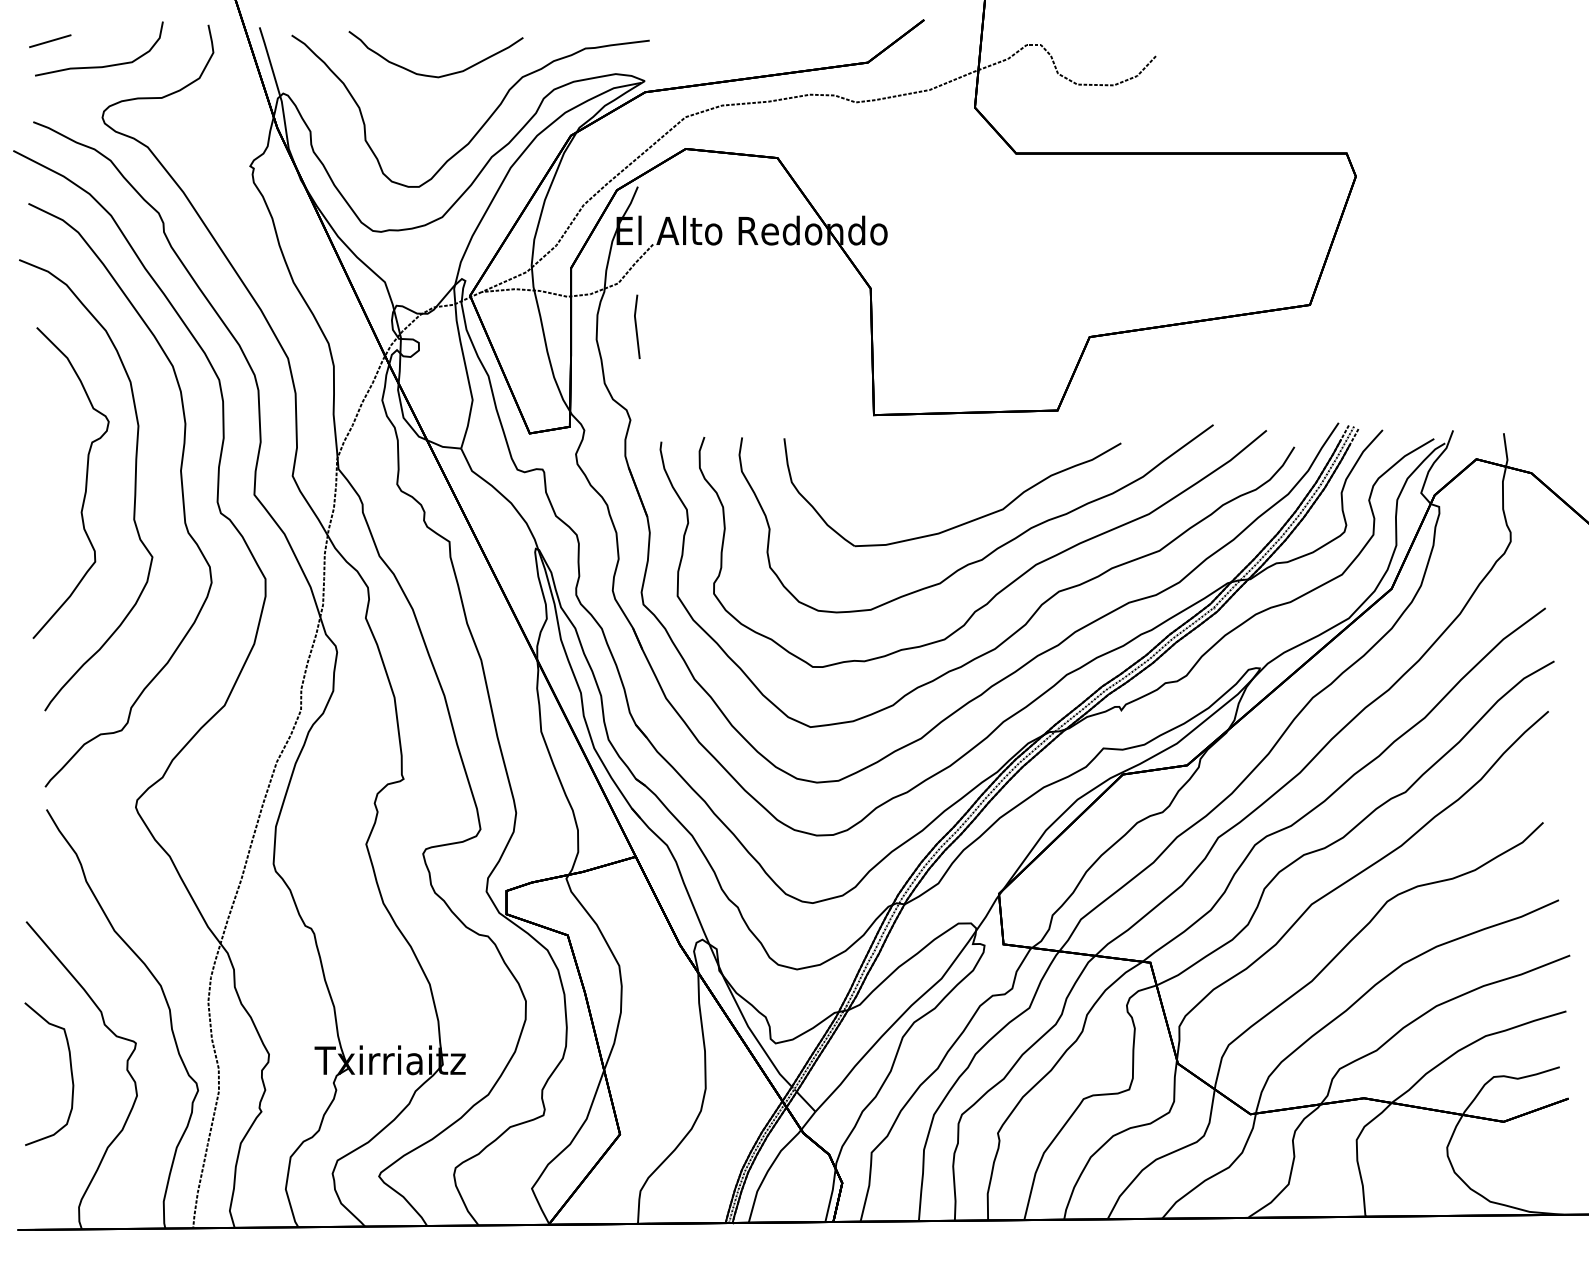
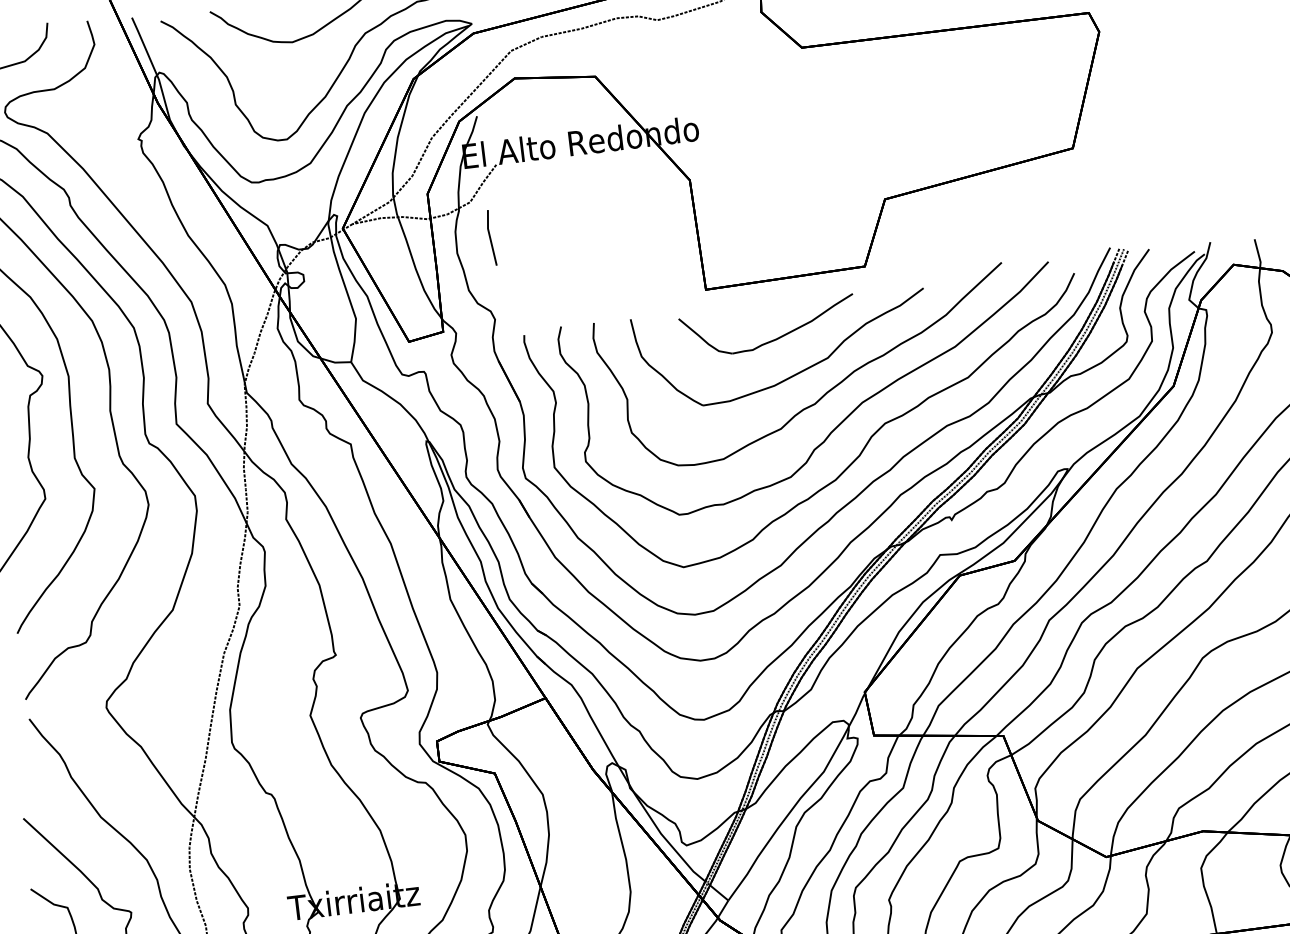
part: (941, 481) -> (771, 340), added

